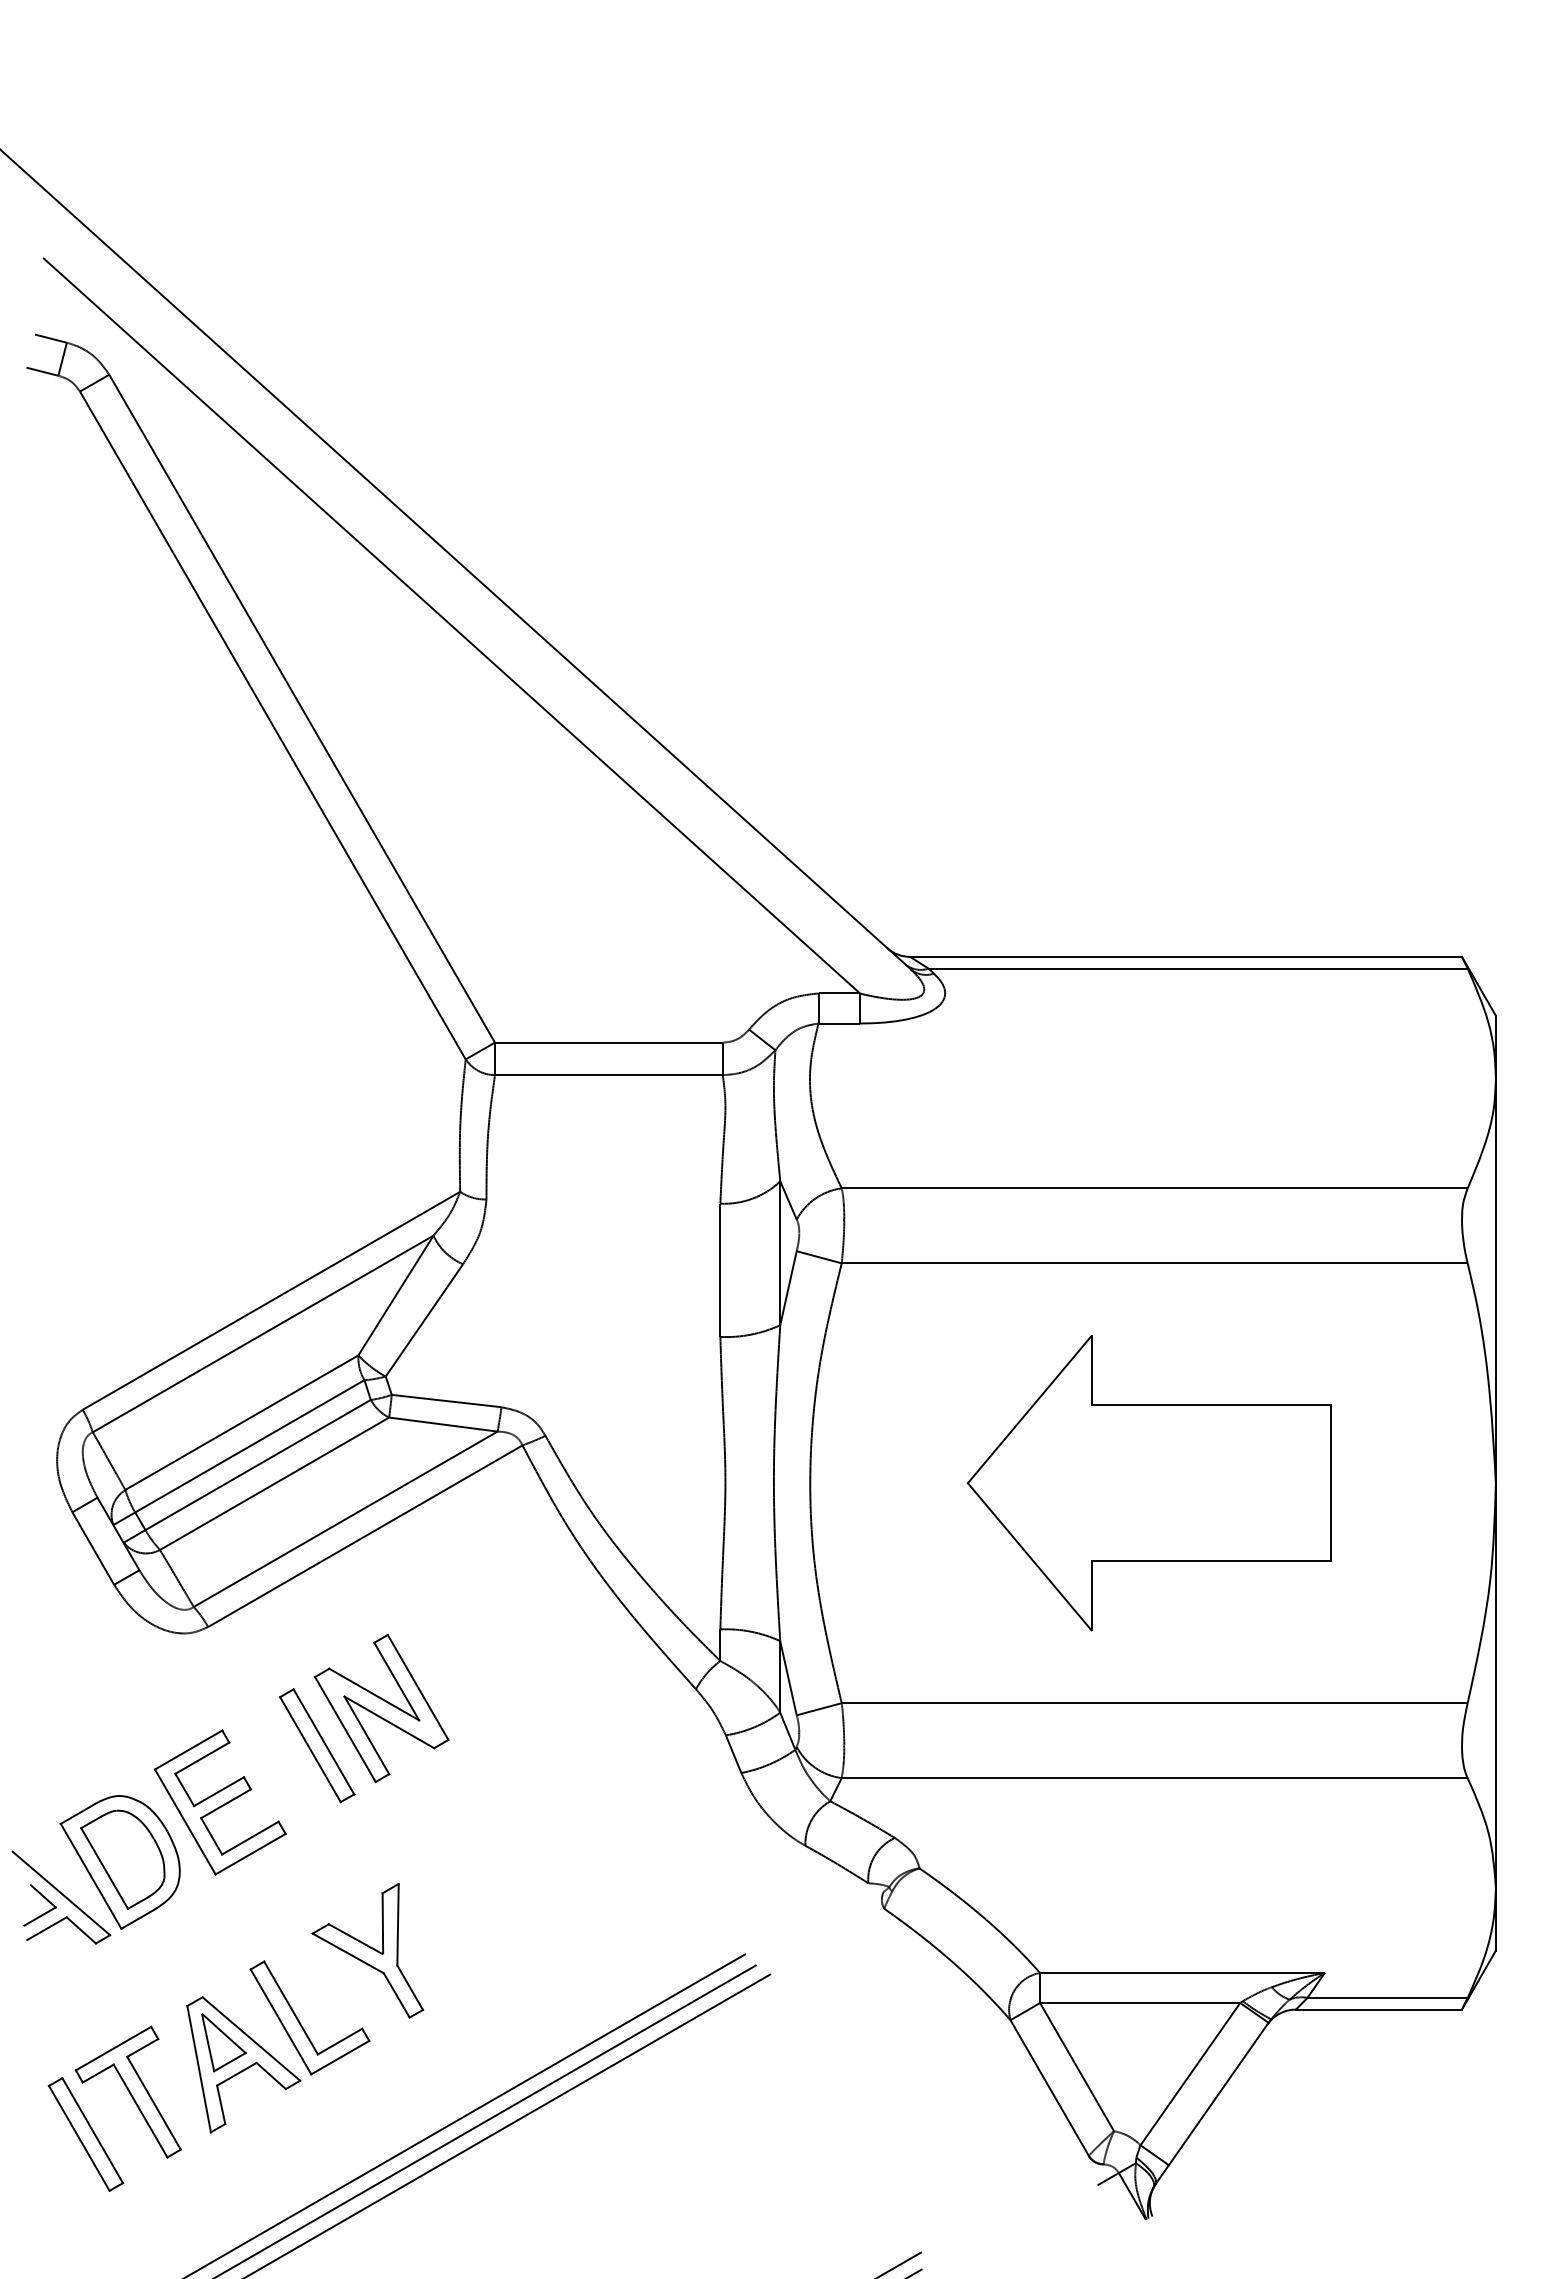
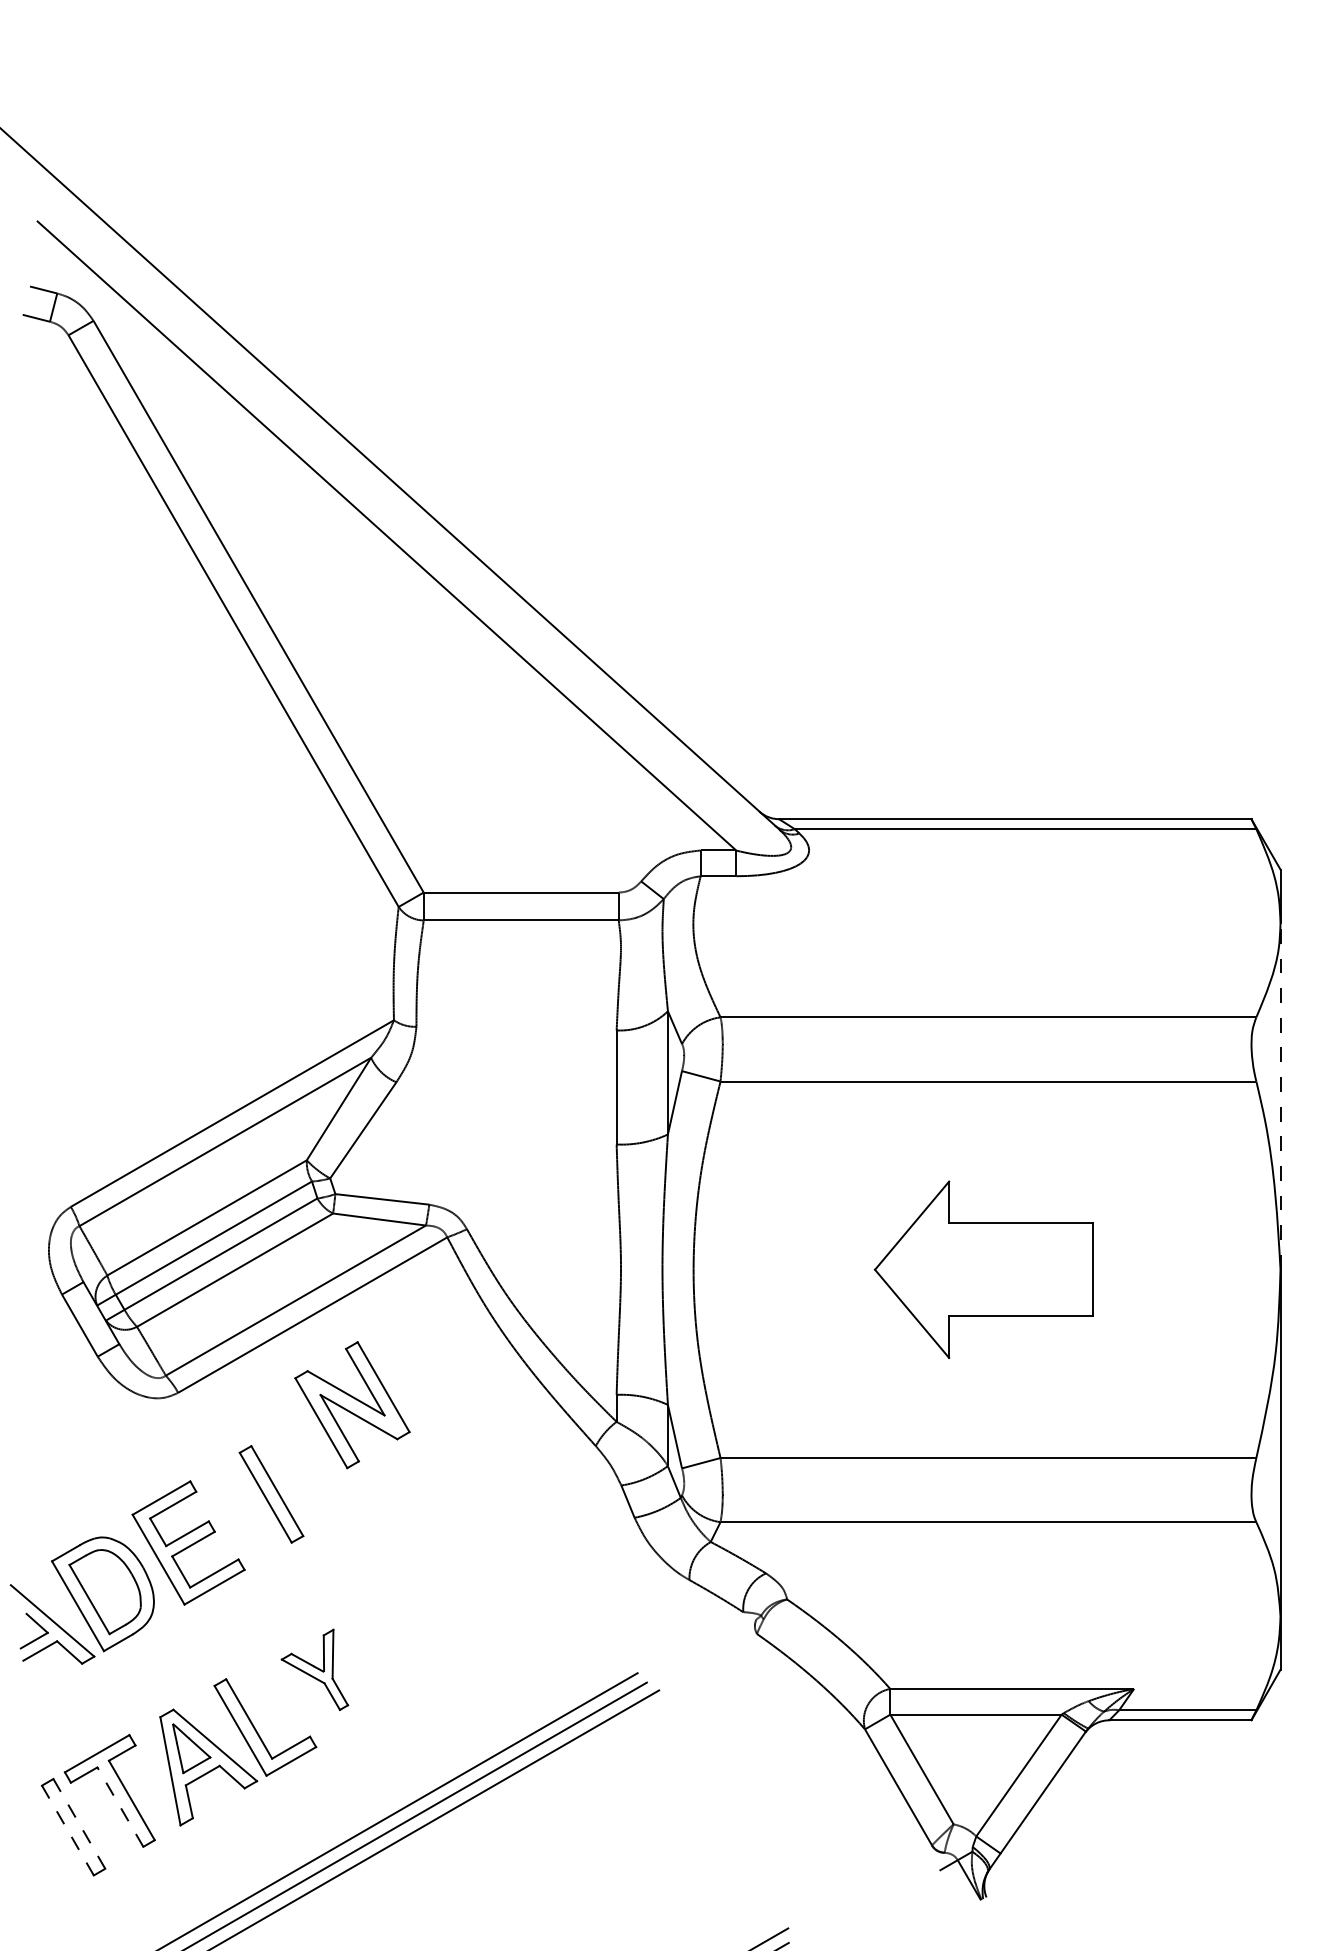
line: (1495, 1280) -> (1280, 1096), solid -> dashed
part: (1148, 1483) -> (983, 1269), size x0.7
part: (381, 1708) -> (352, 1405), moved
part: (367, 1950) -> (314, 1669), size x0.7
line: (140, 2111) -> (120, 1807), solid -> dashed
line: (92, 2130) -> (79, 1823), solid -> dashed
line: (79, 2138) -> (68, 1830), solid -> dashed

